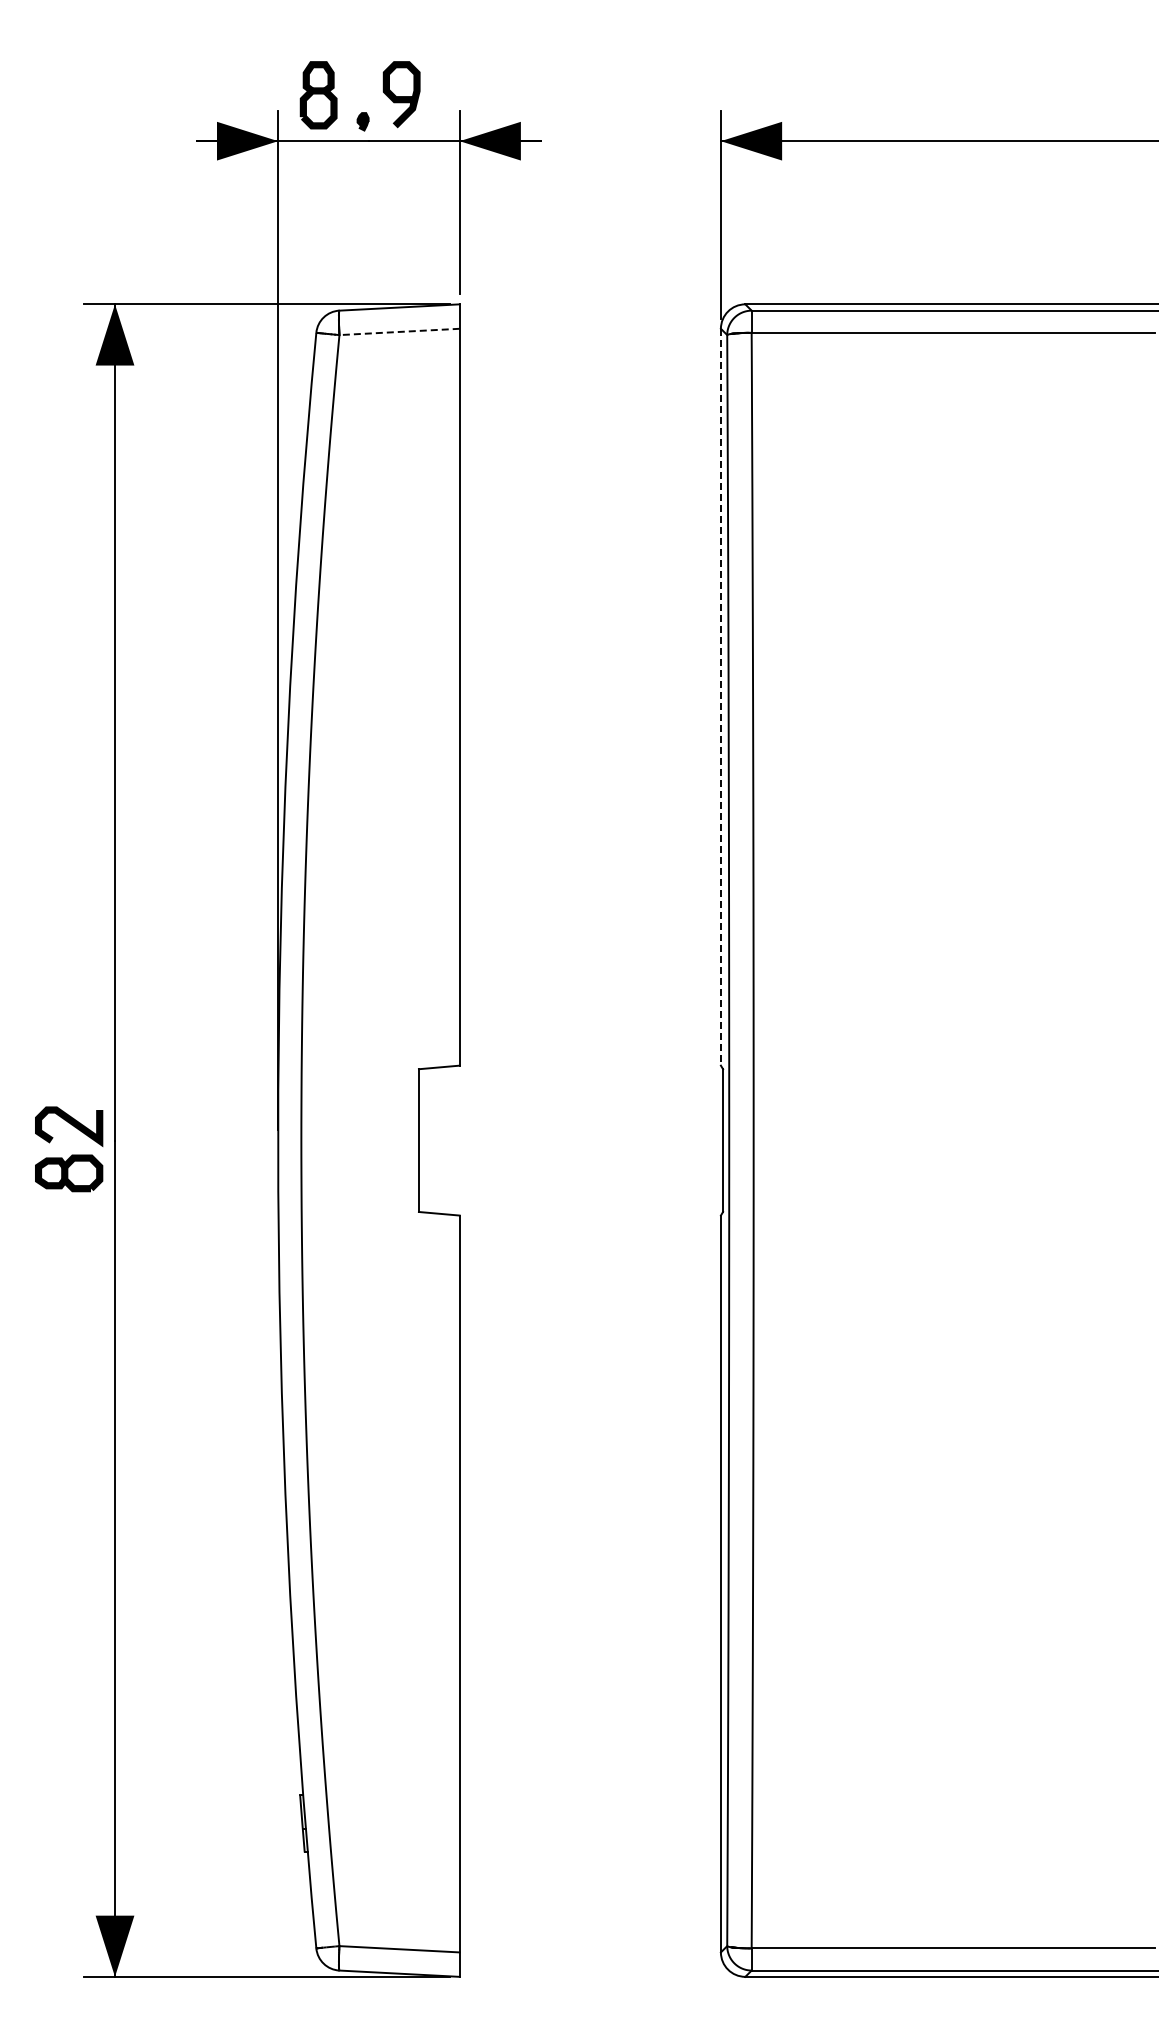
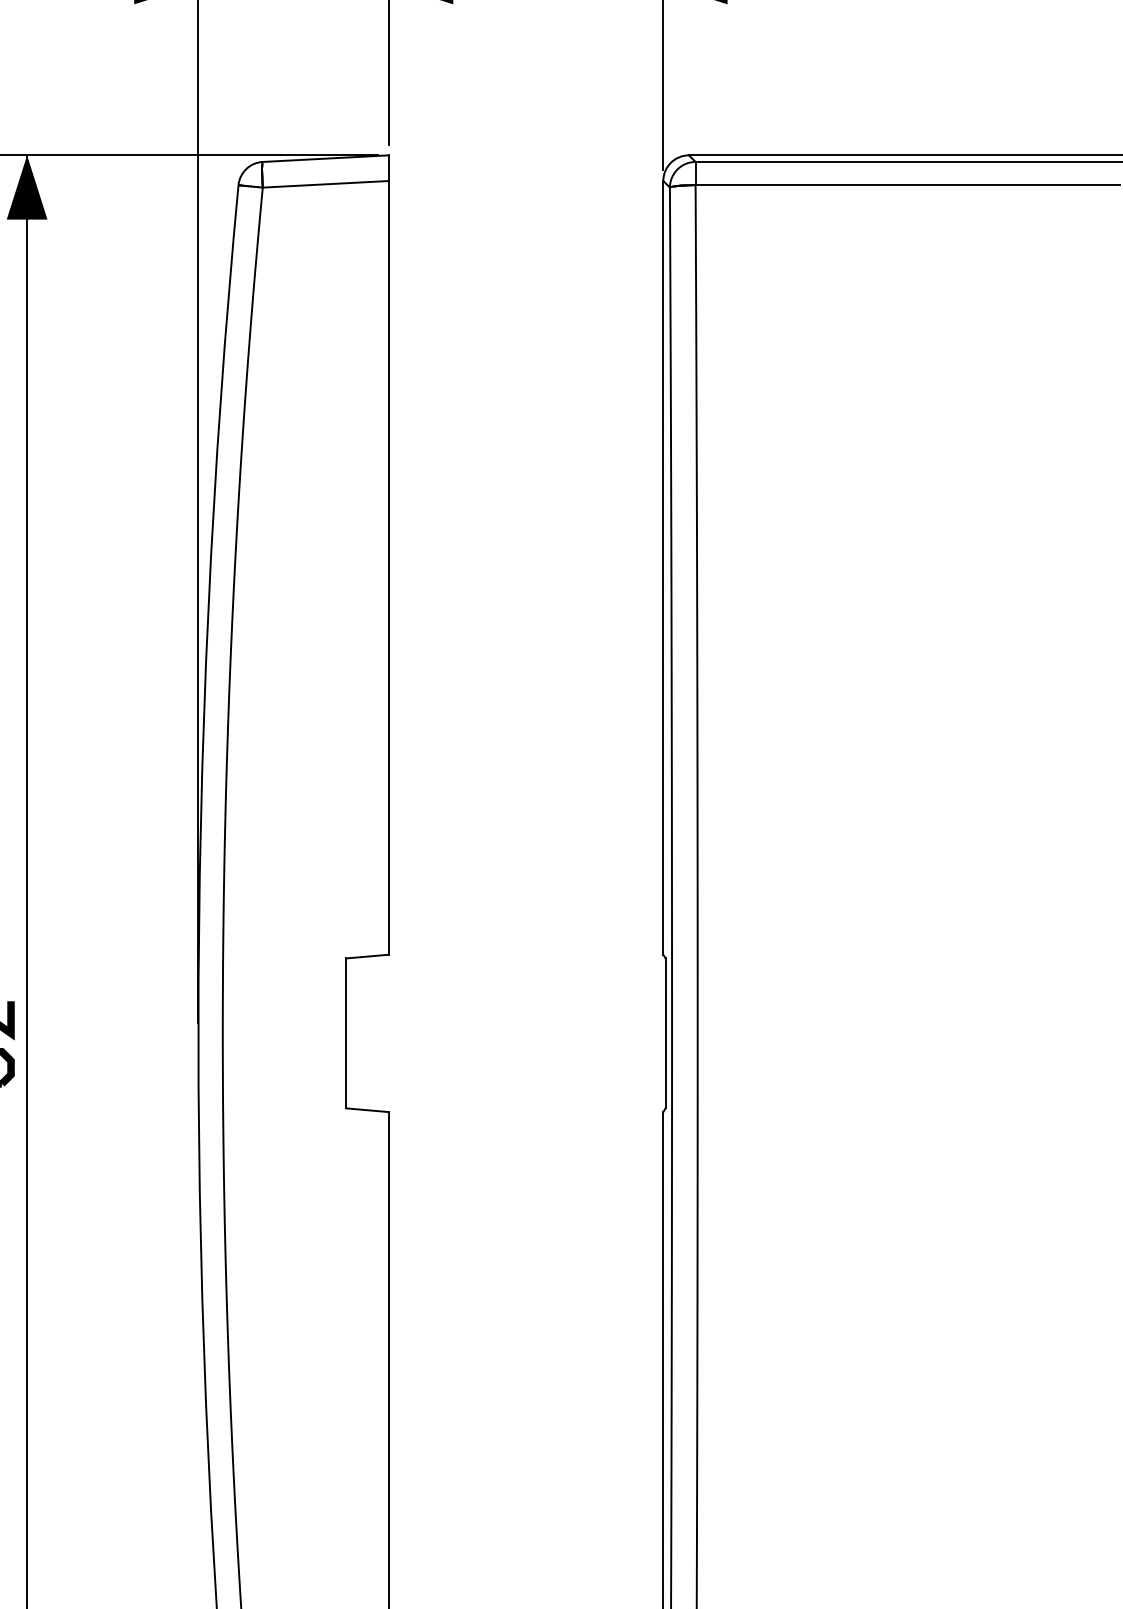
line: (399, 331) -> (325, 183), dashed -> solid
line: (720, 697) -> (662, 568), dashed -> solid

